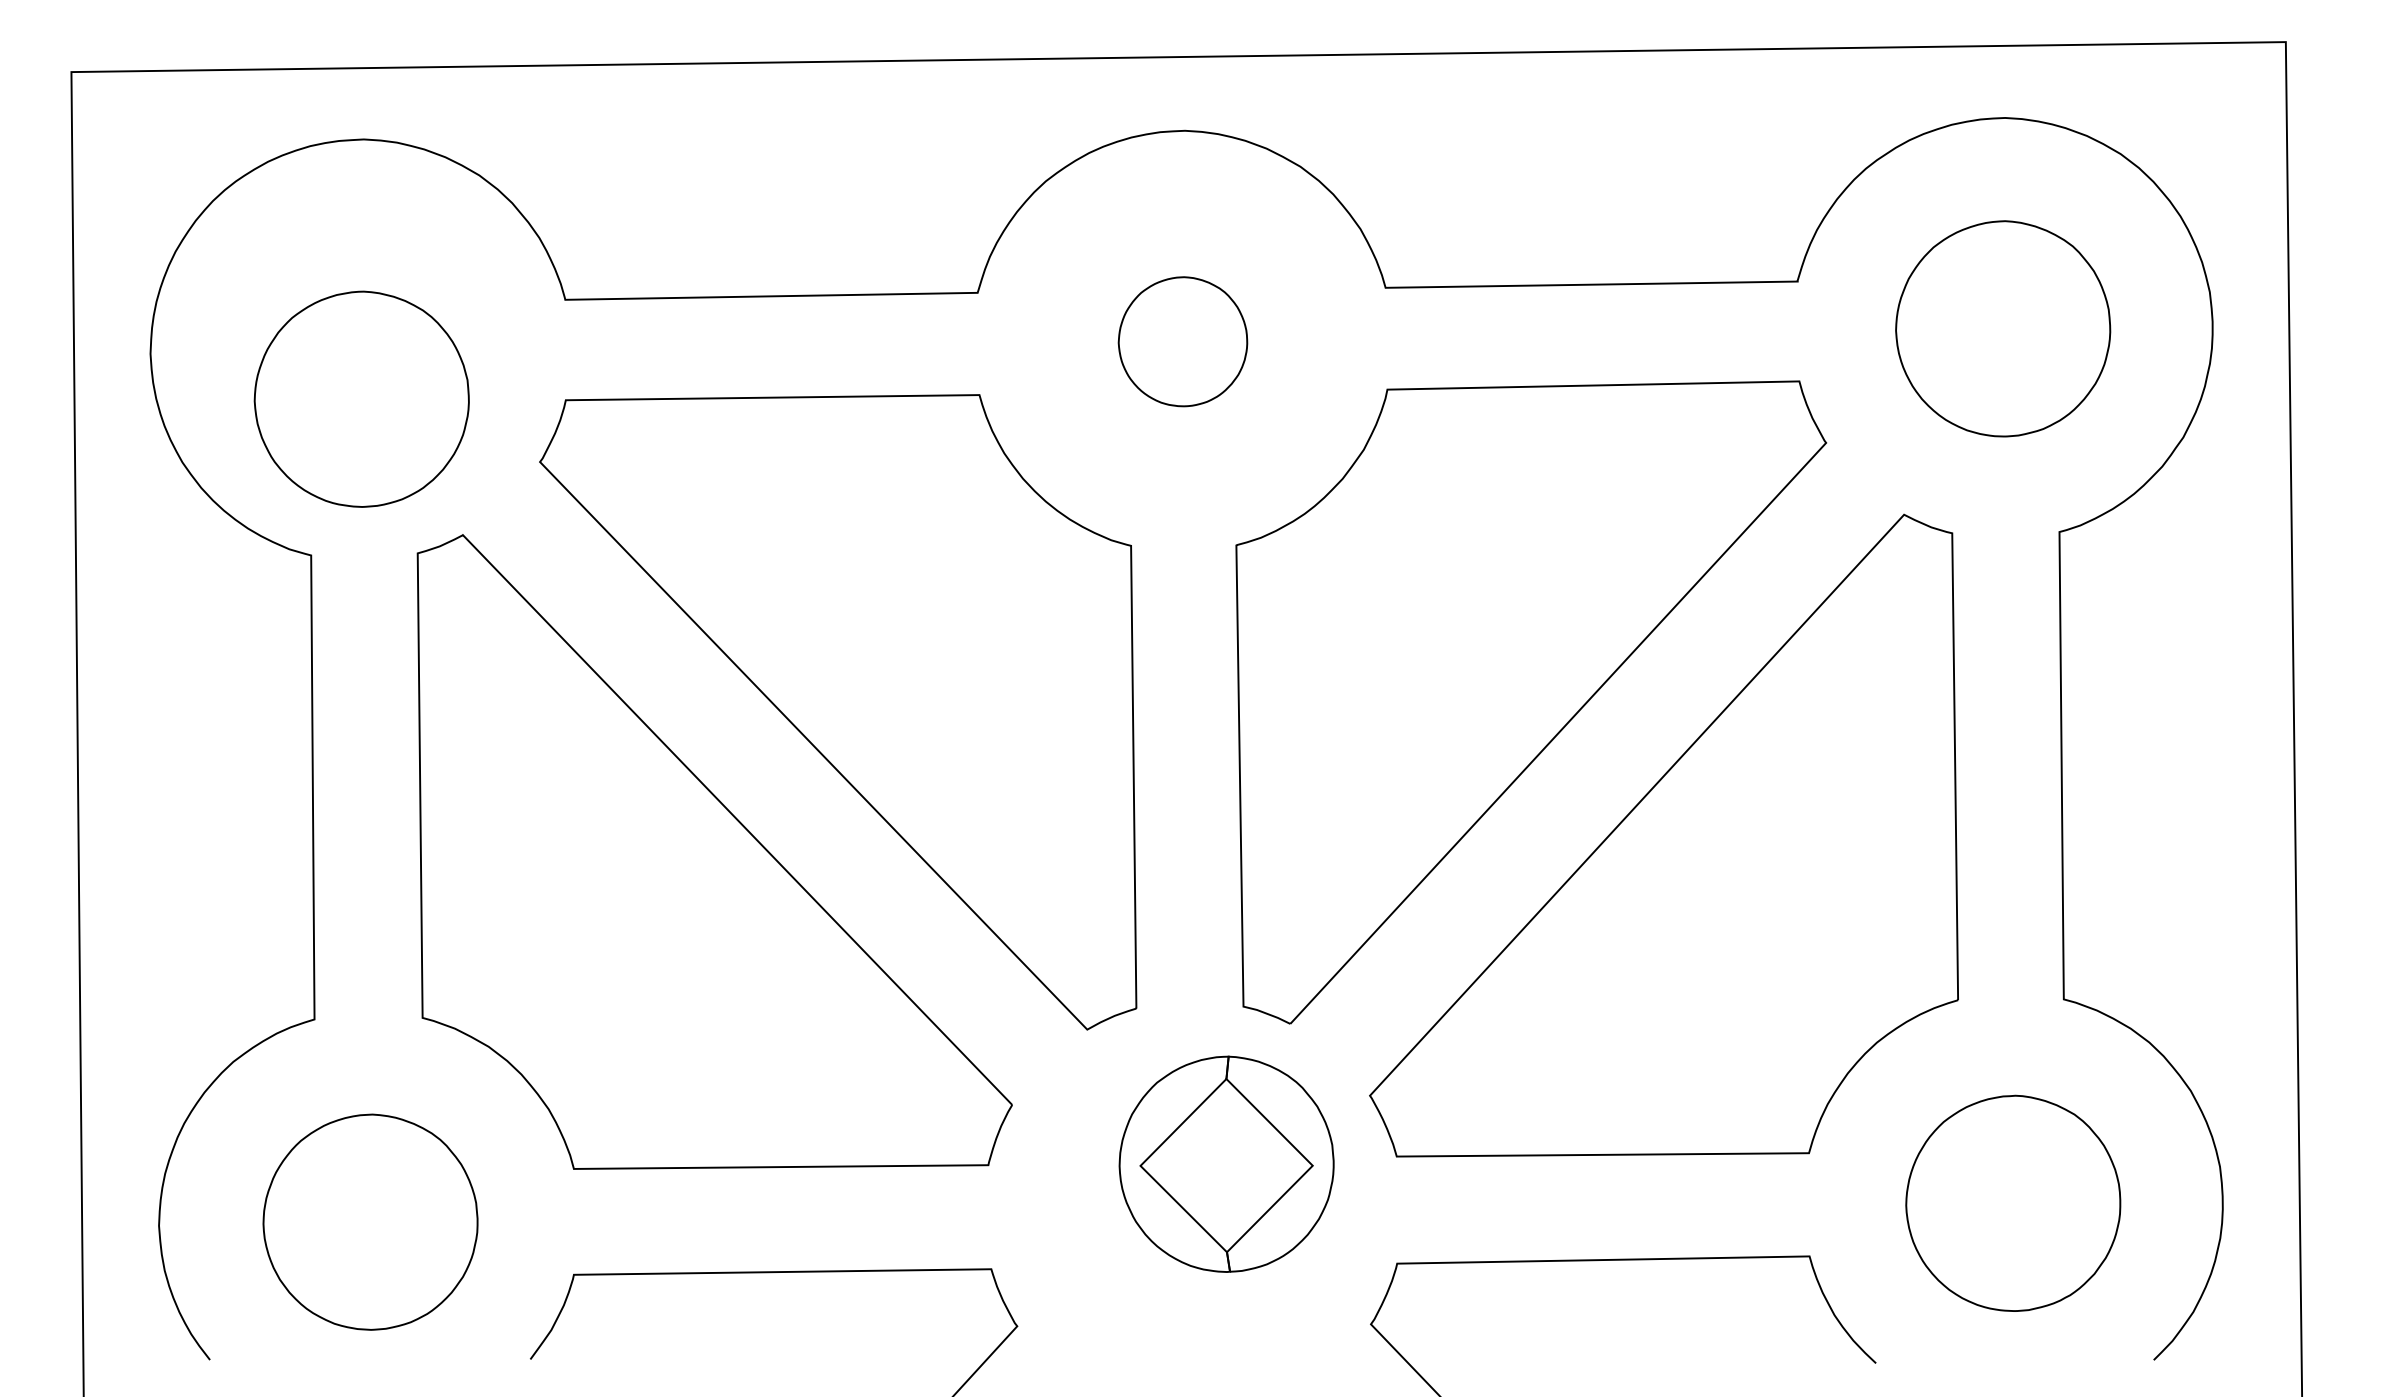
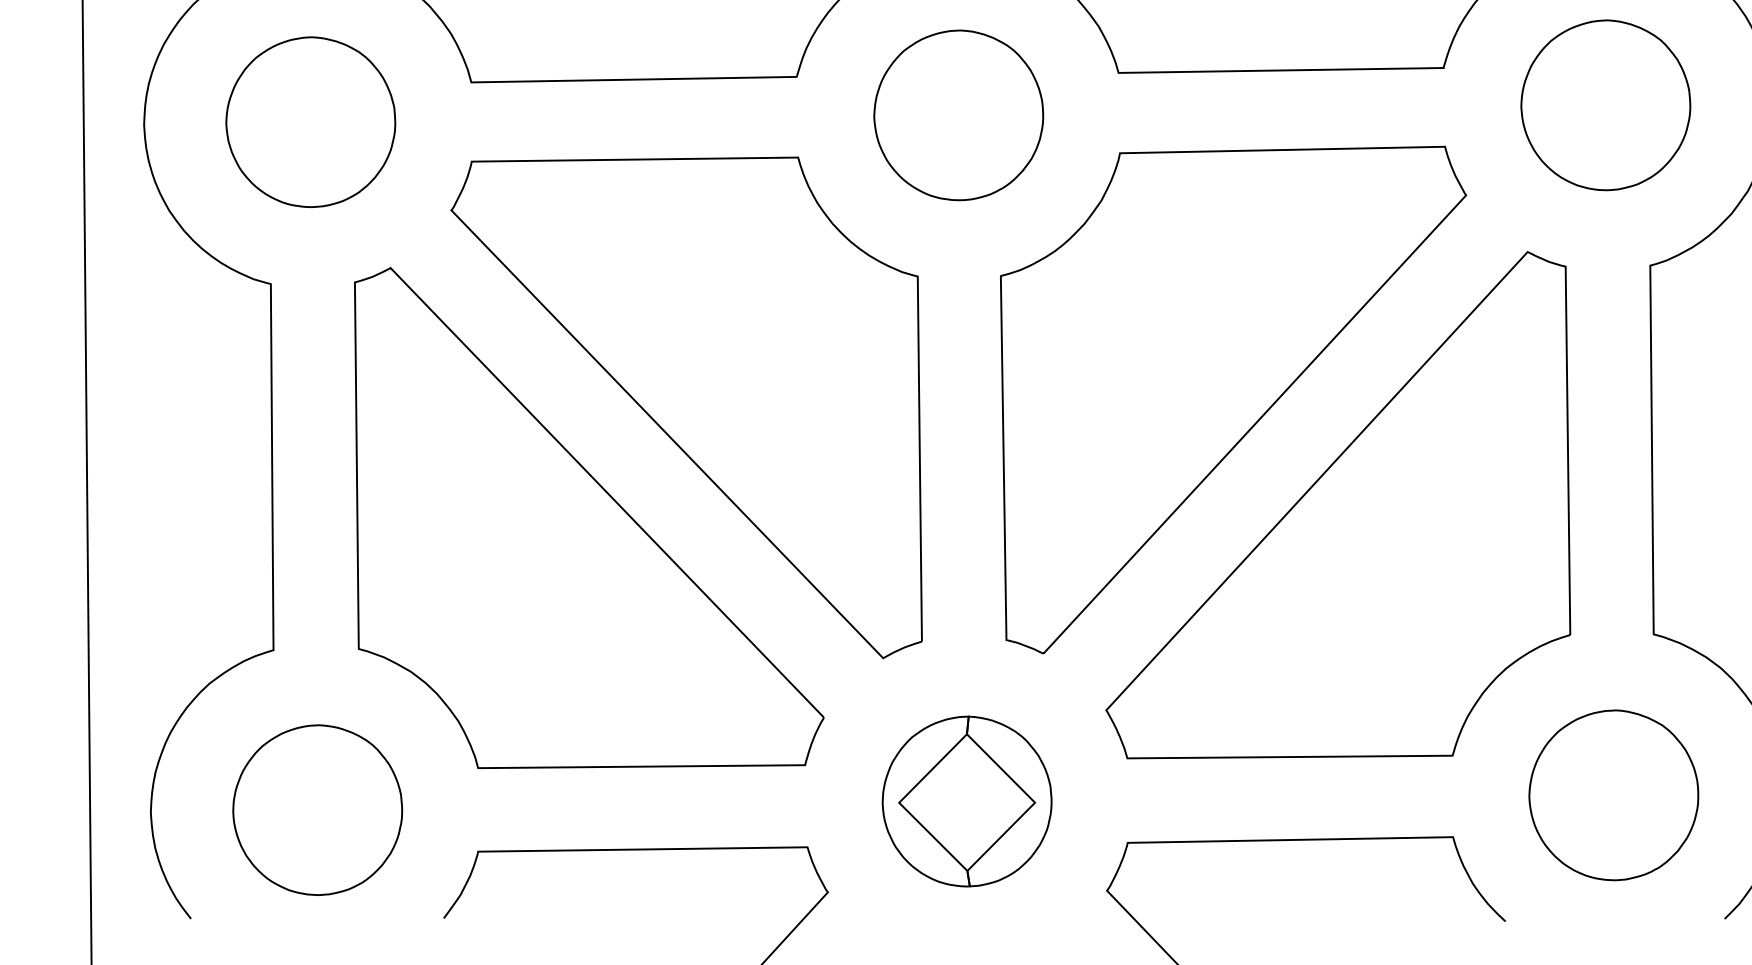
part: (1182, 341) -> (958, 115), size x1.67
part: (361, 398) -> (310, 121), moved
part: (1226, 1163) -> (967, 800), moved

